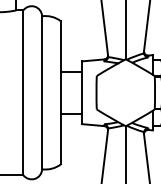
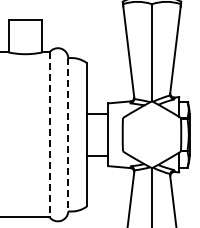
line: (42, 92) -> (68, 134), solid -> dashed
line: (23, 93) -> (49, 135), solid -> dashed

